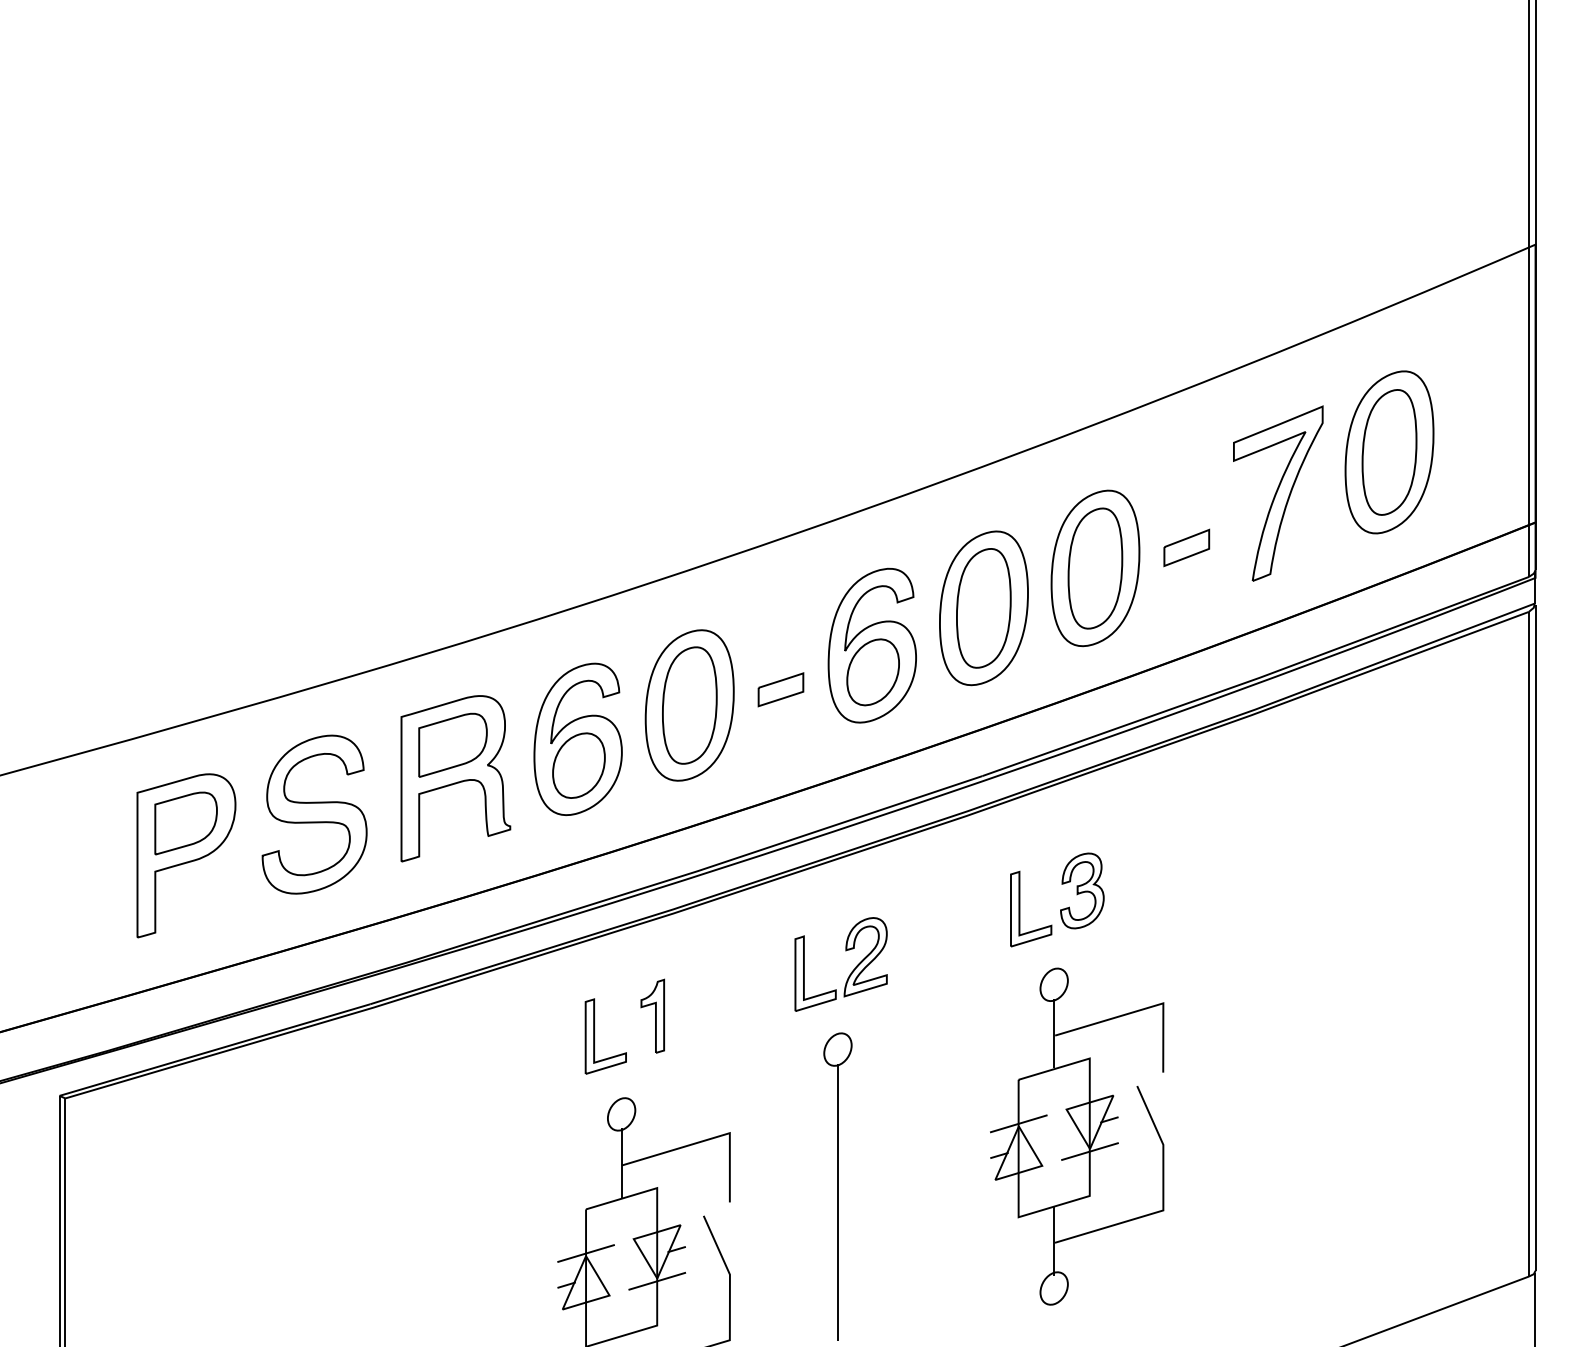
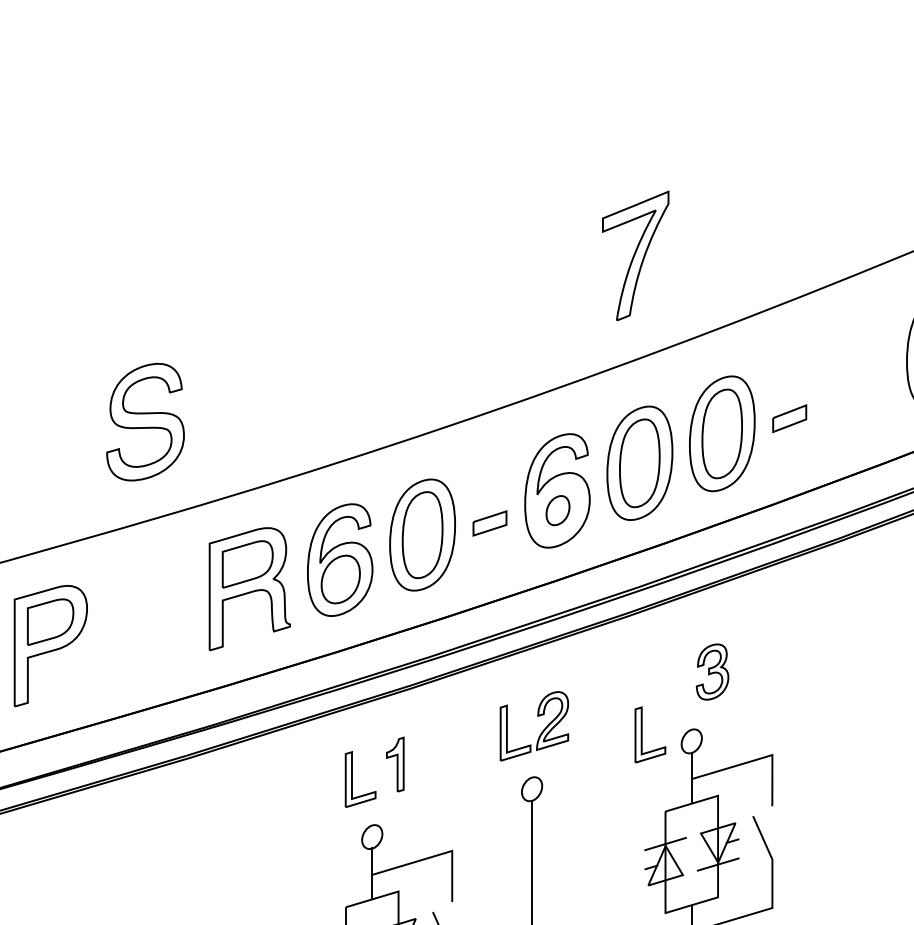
part: (1278, 493) -> (635, 255), moved
part: (872, 672) -> (557, 510), size x0.6
part: (314, 814) -> (145, 422), moved
part: (1020, 908) -> (642, 734), moved

